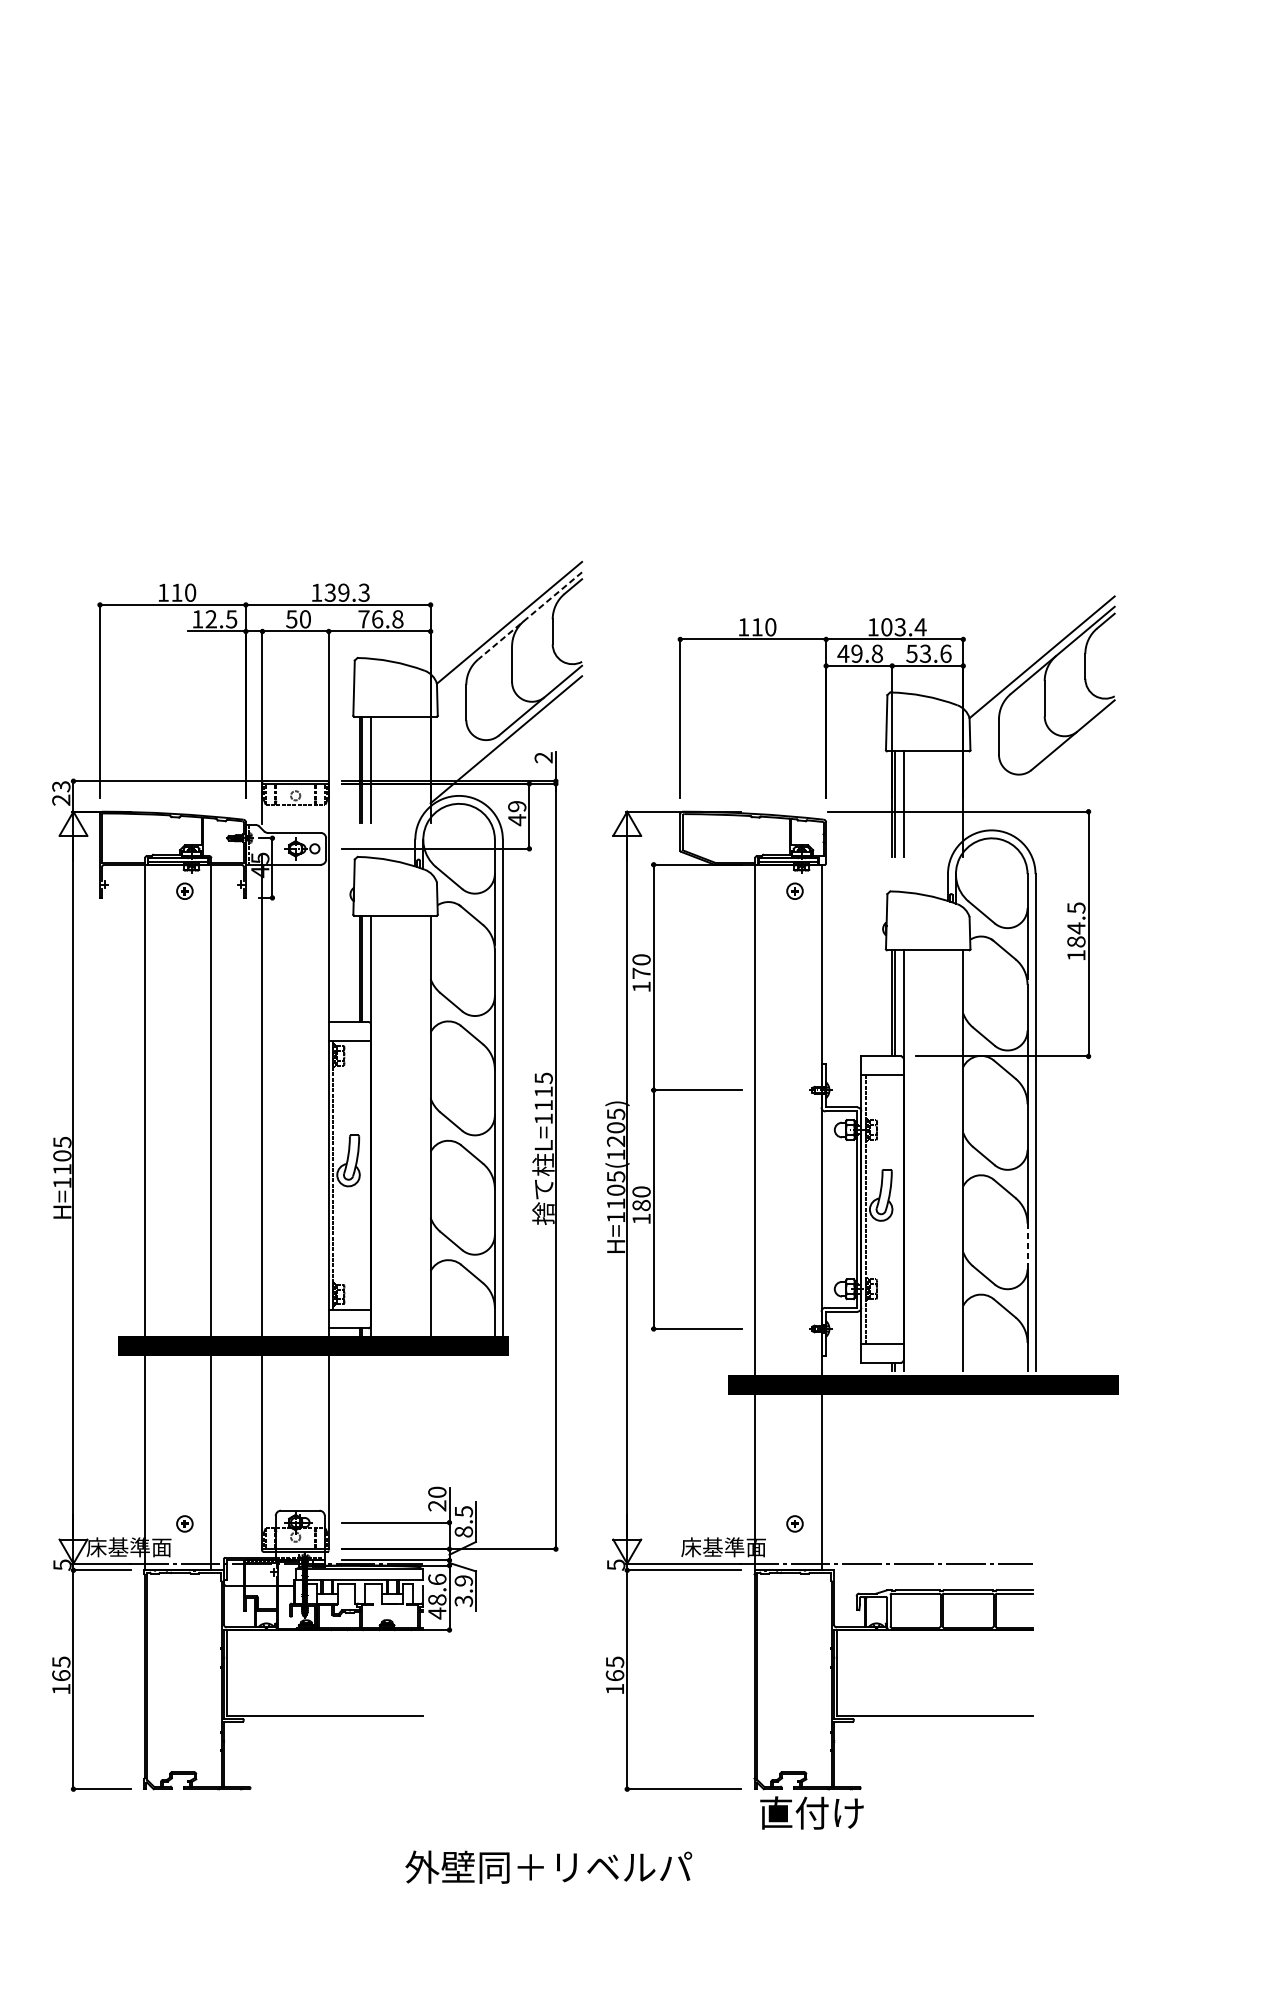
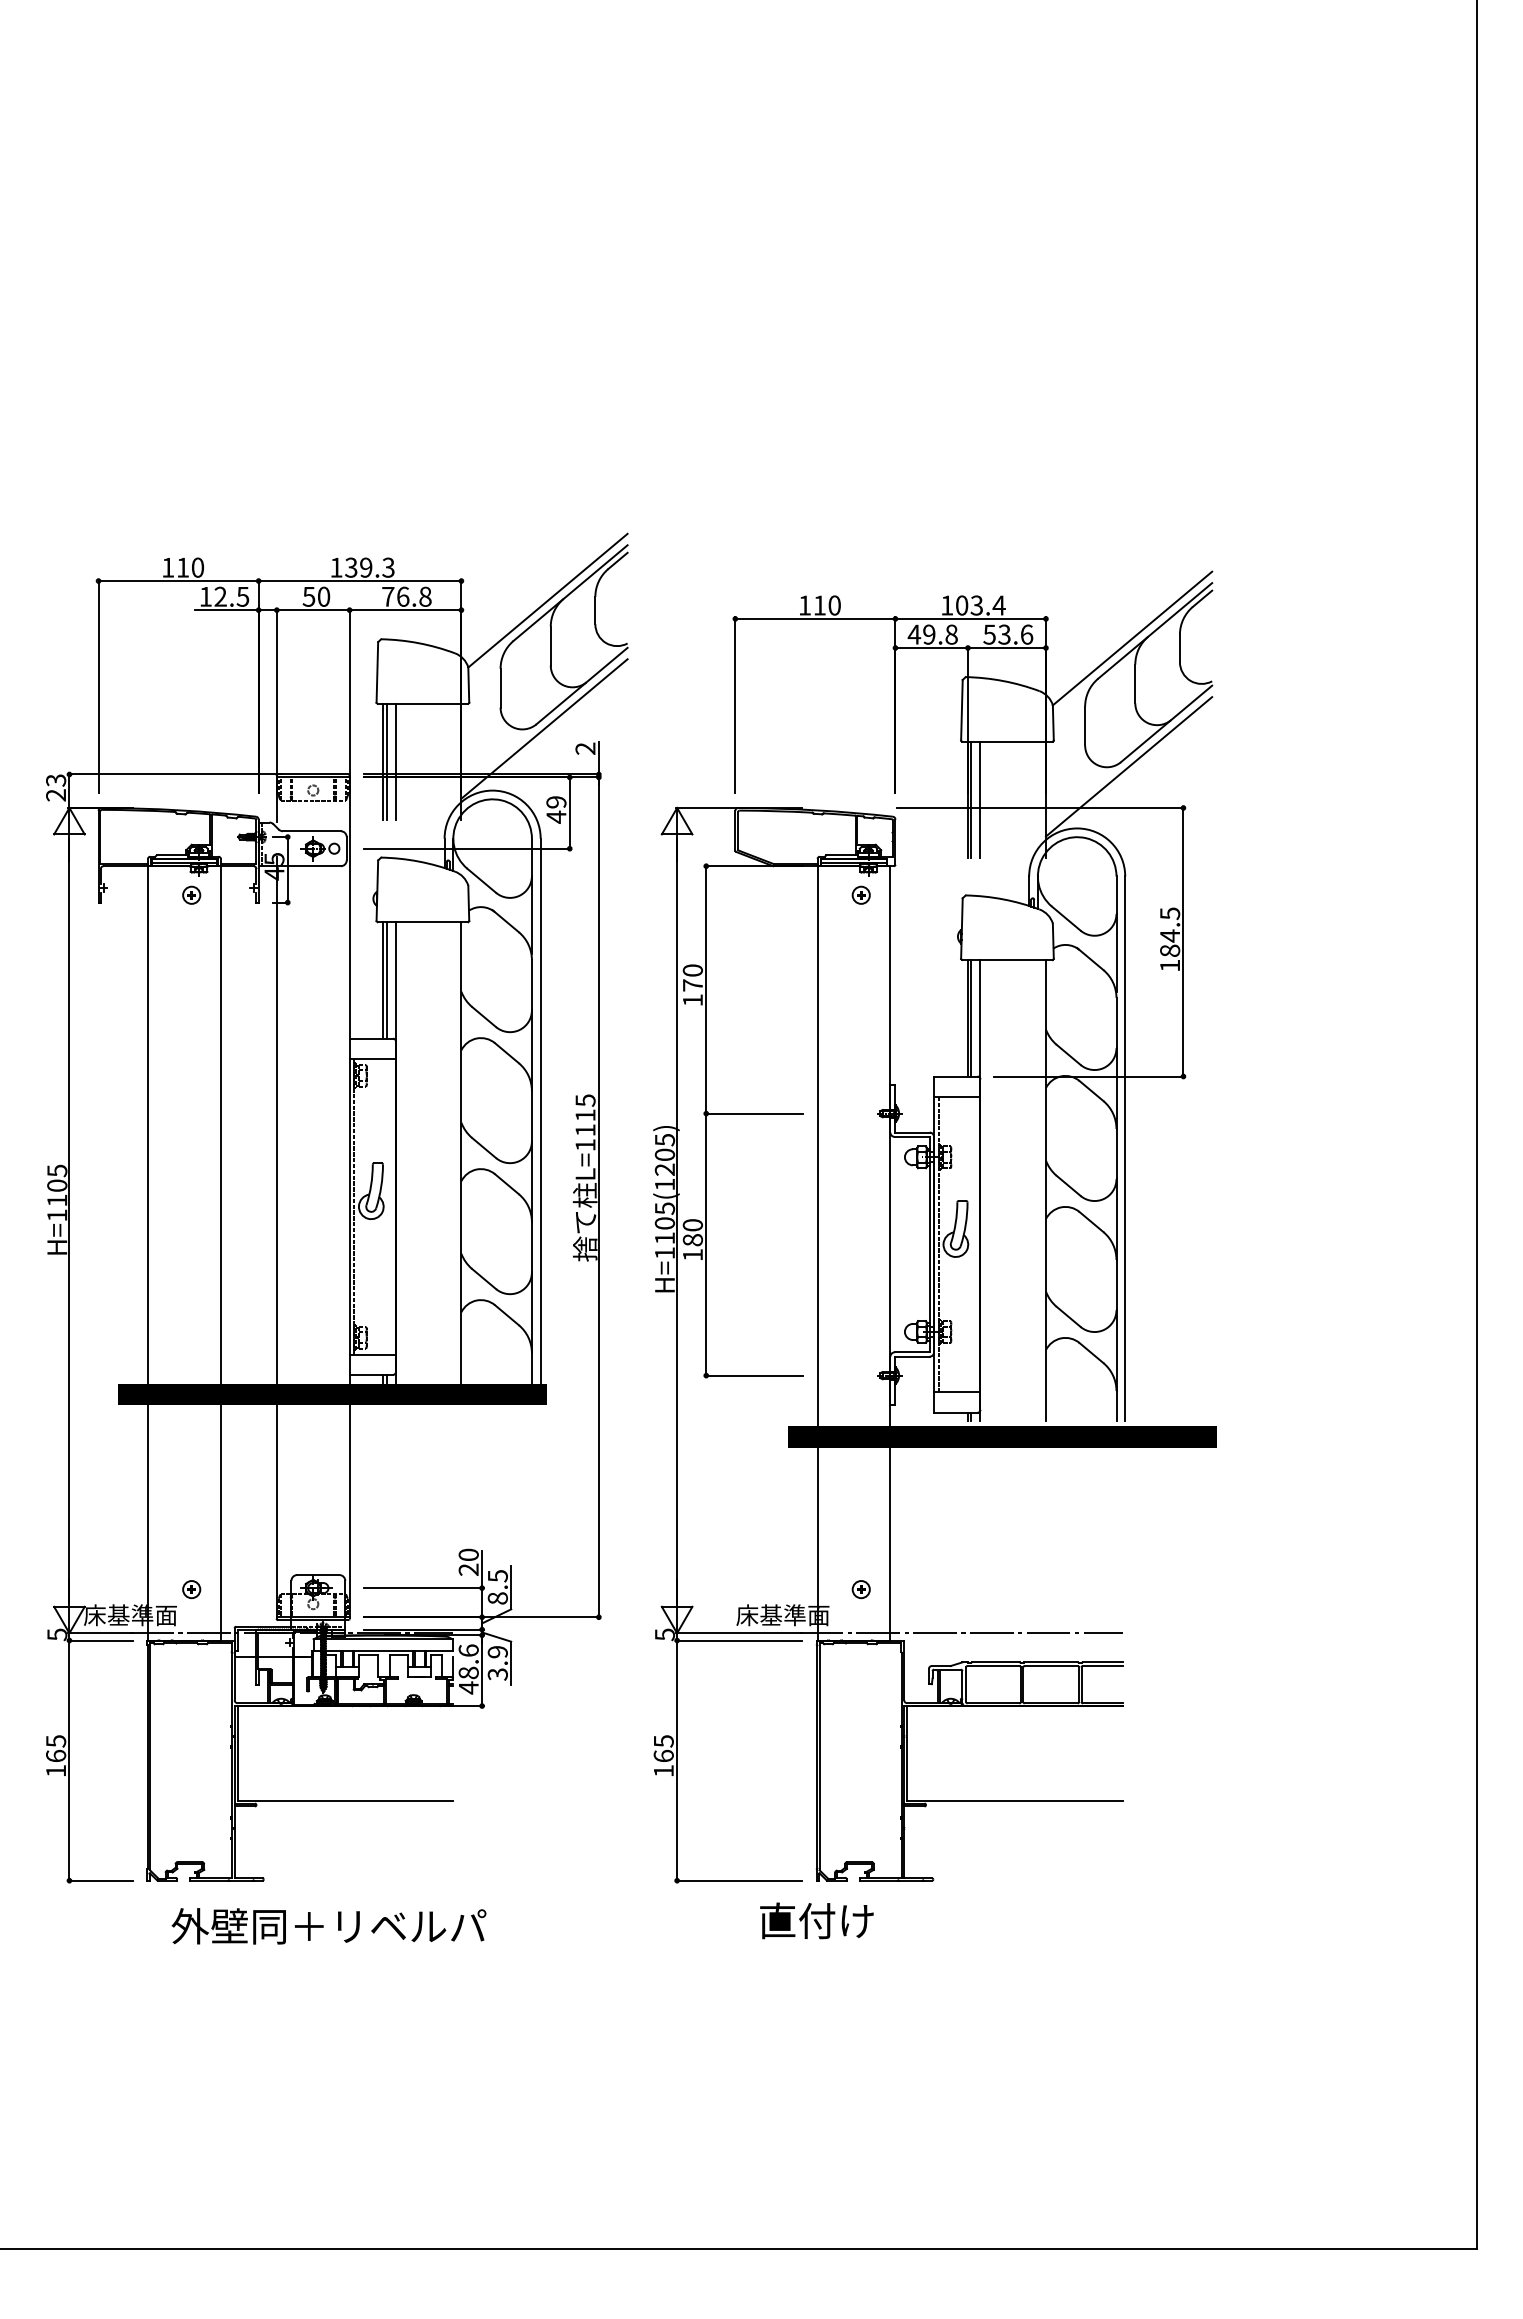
line: (530, 616) -> (570, 593), dashed -> solid
line: (1038, 773) -> (1128, 766), added
line: (1027, 1245) -> (1116, 1284), dashed -> solid
text: (811, 1812) -> (816, 1920), moved
text: (548, 1867) -> (328, 1926), moved

